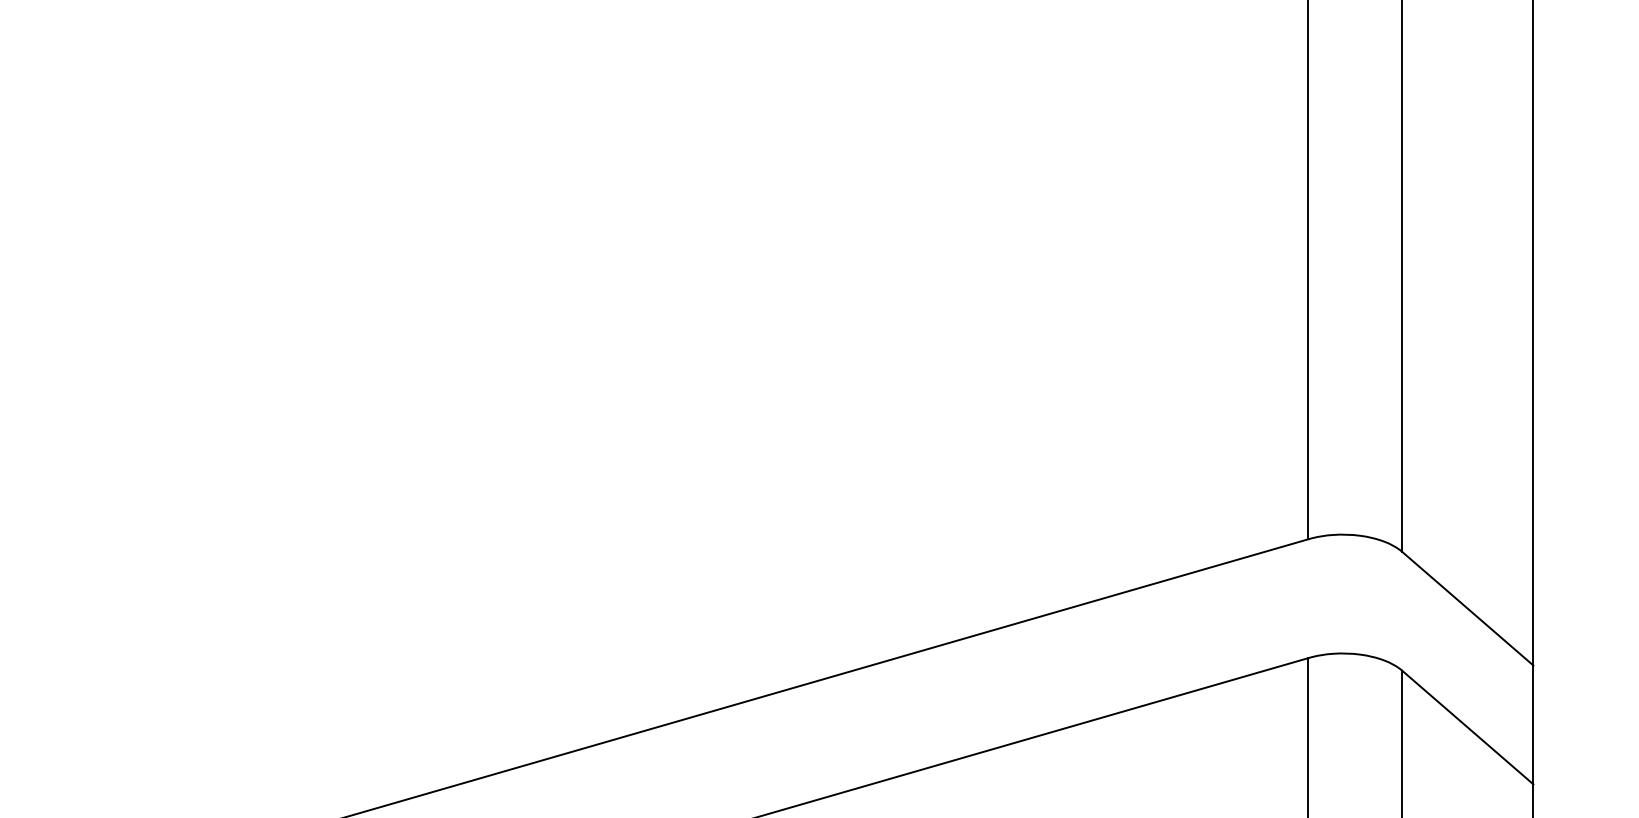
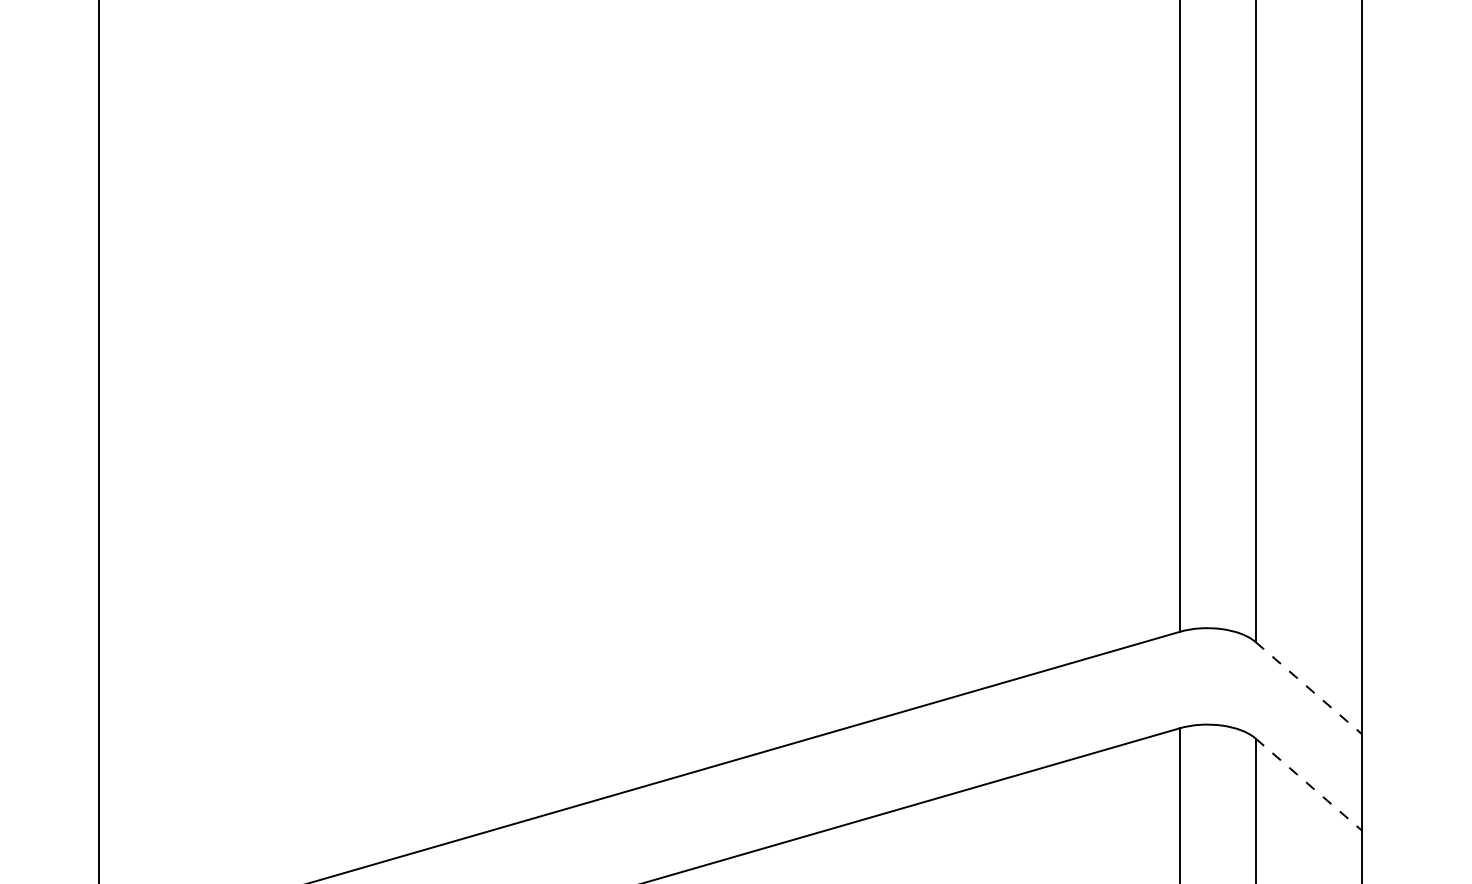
line: (1467, 608) -> (1308, 688), solid -> dashed
line: (1467, 727) -> (1308, 784), solid -> dashed

